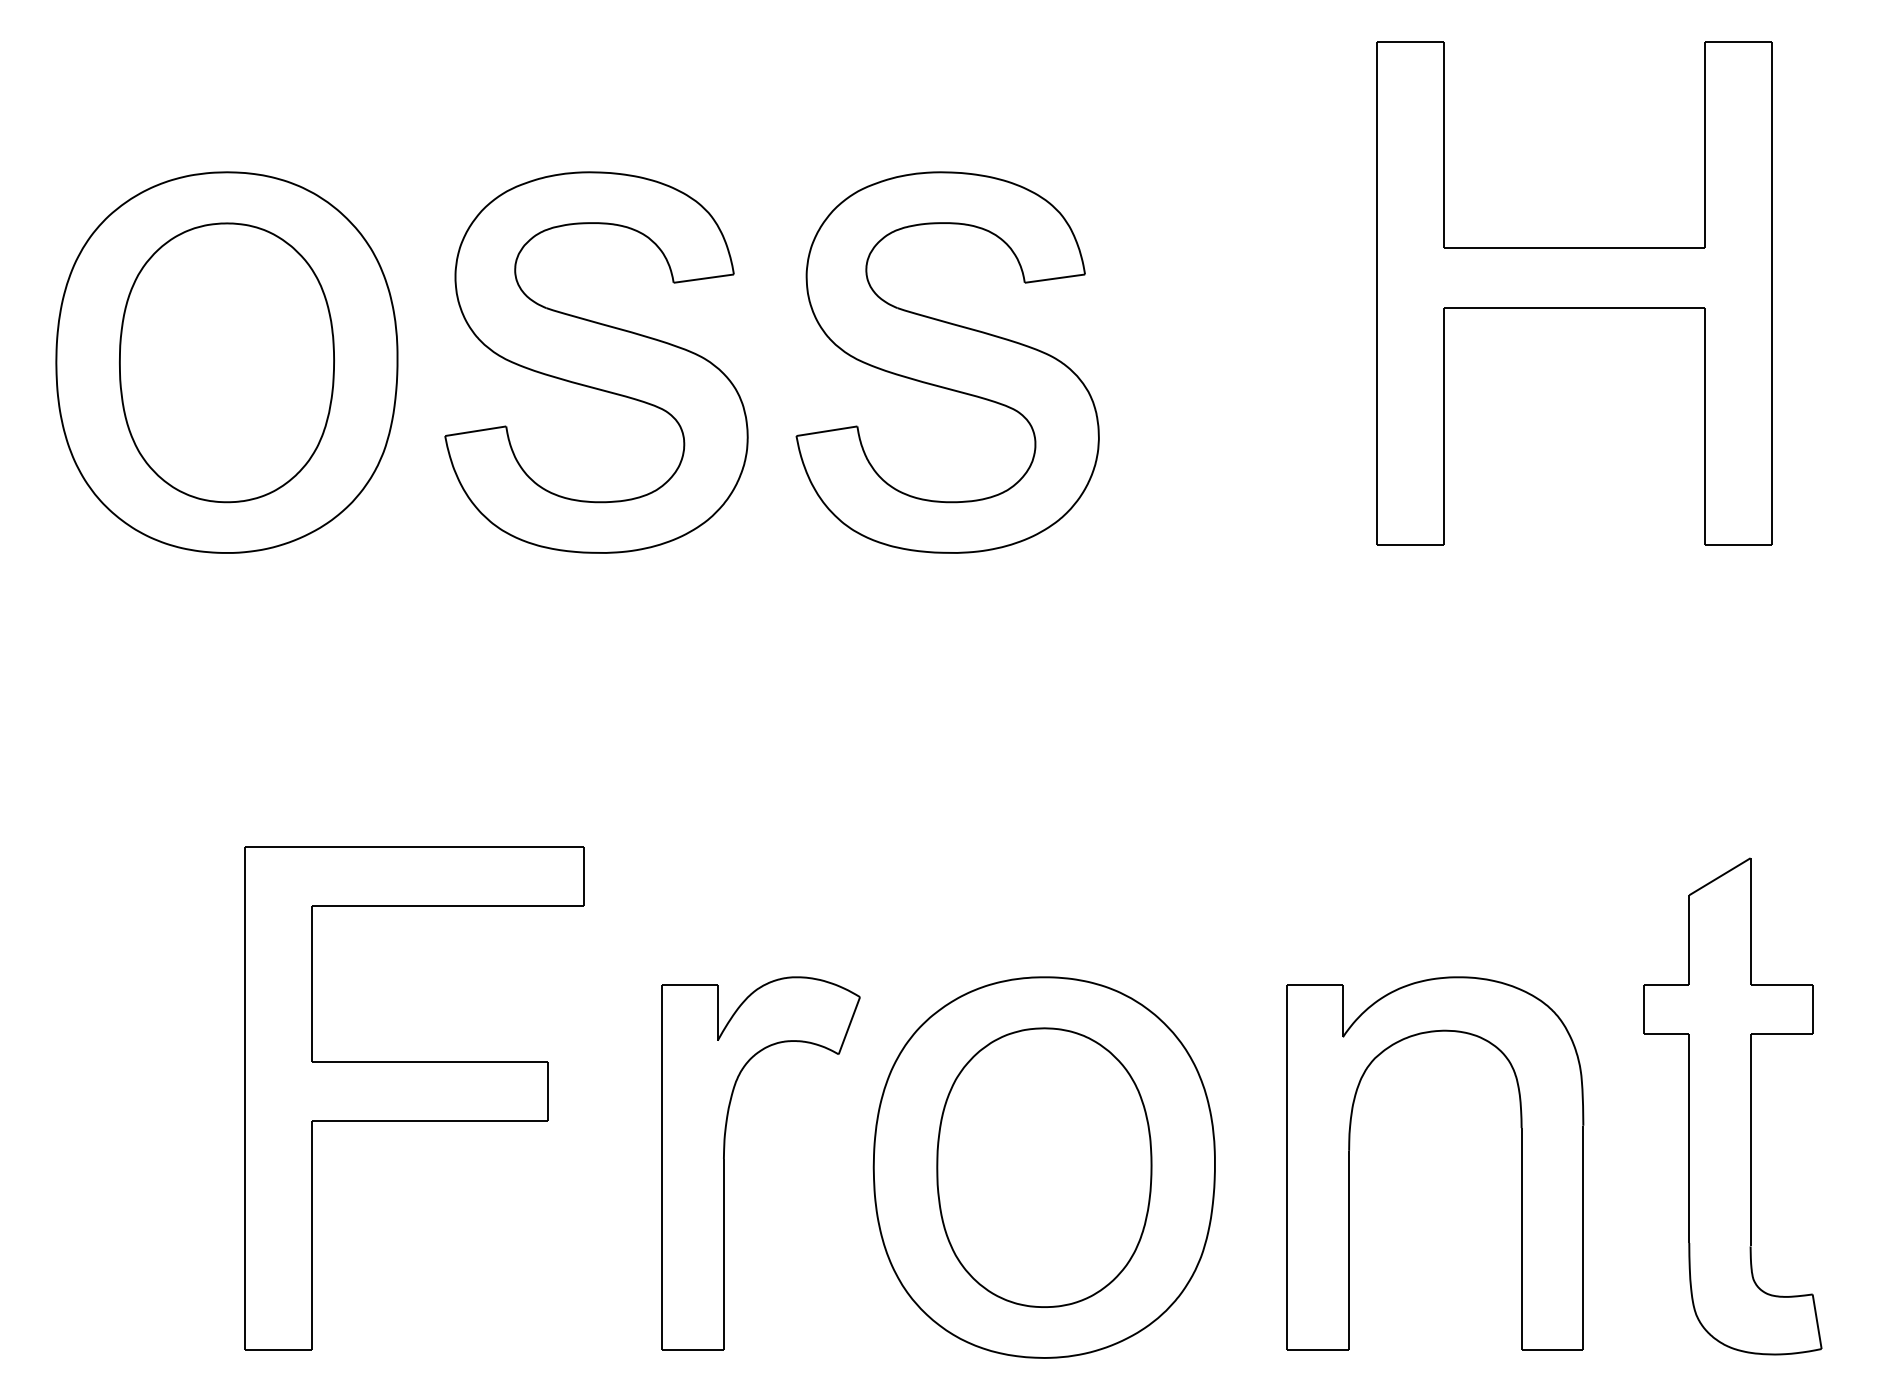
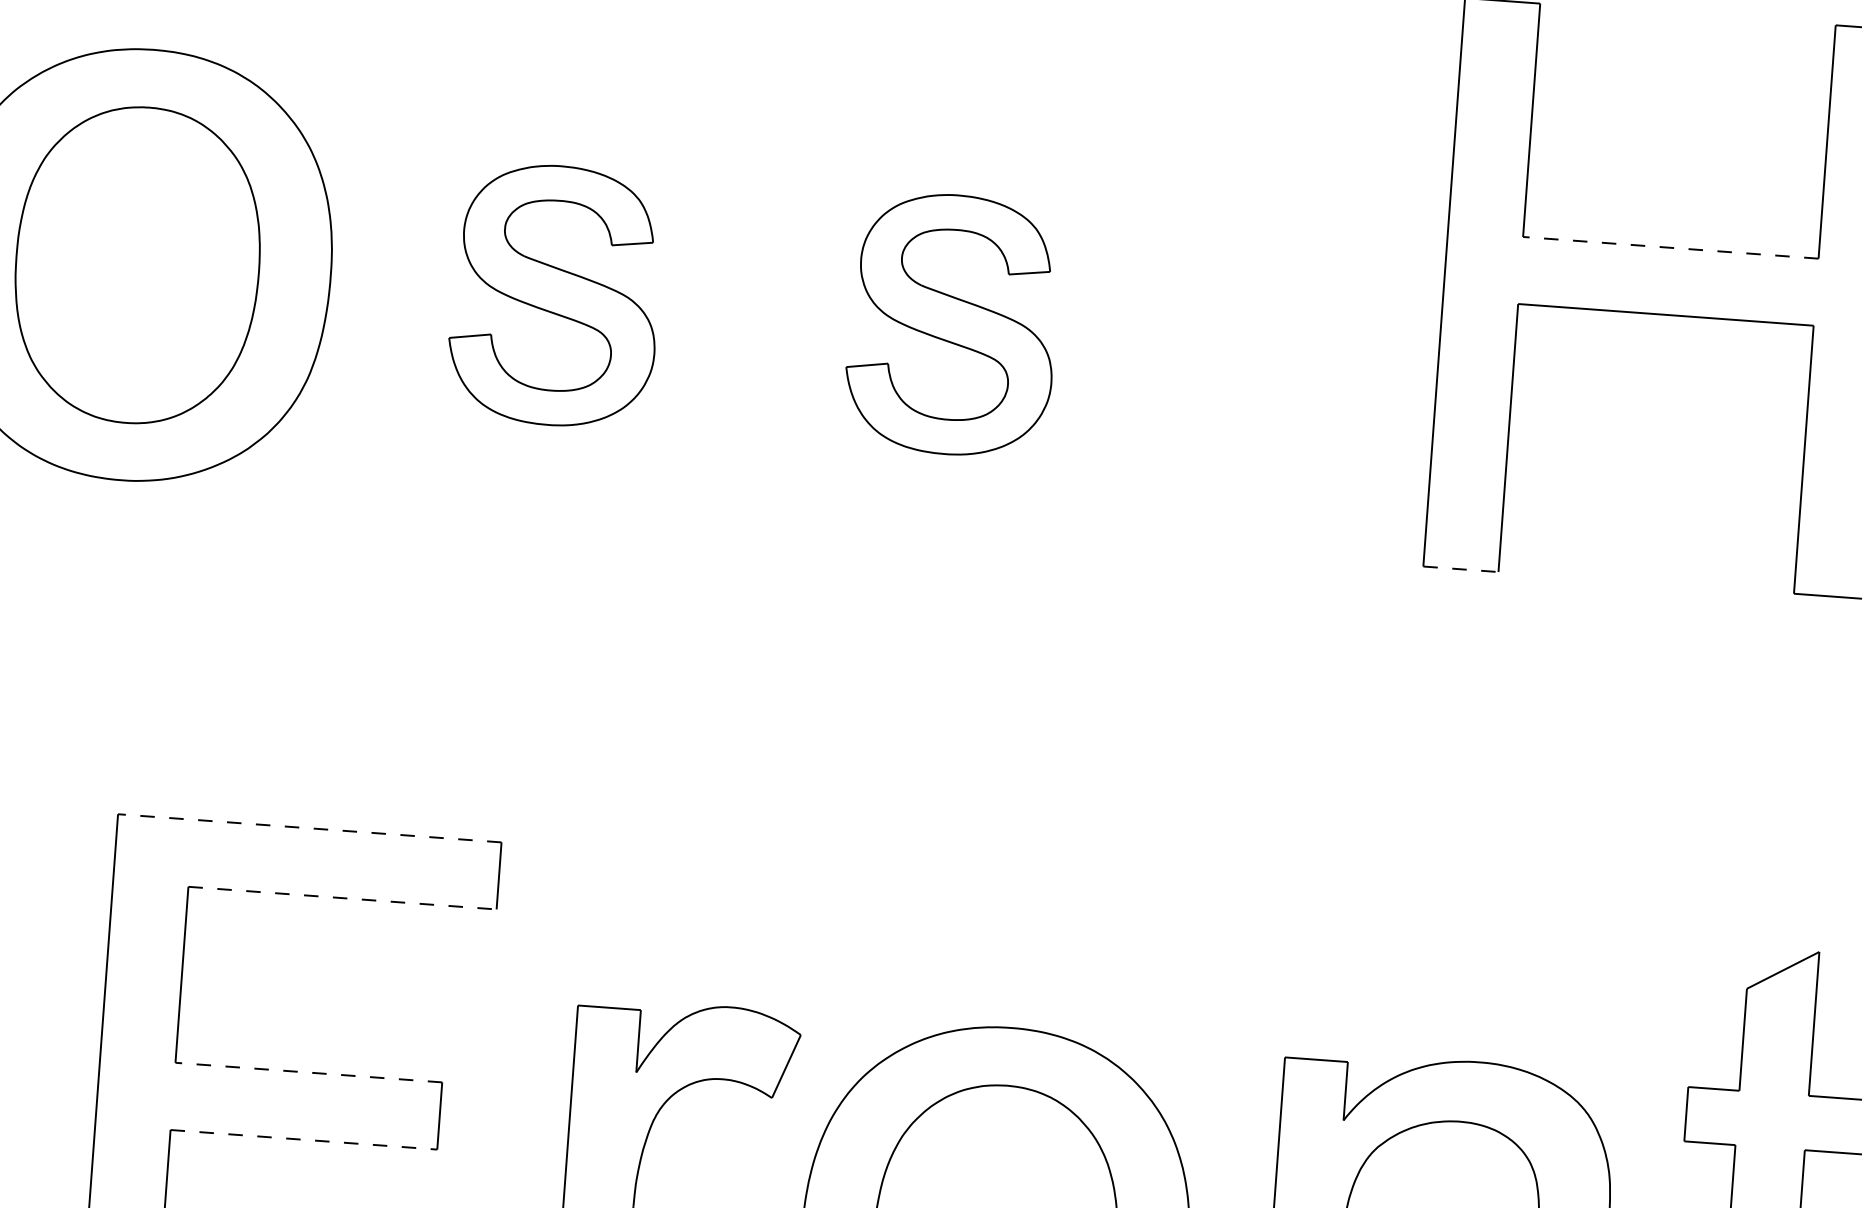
line: (1574, 248) -> (1670, 247), solid -> dashed
part: (596, 362) -> (555, 295), size x0.6
part: (947, 362) -> (952, 324), size x0.6
line: (1411, 544) -> (1461, 569), solid -> dashed
line: (414, 846) -> (309, 827), solid -> dashed
line: (448, 906) -> (343, 898), solid -> dashed
line: (429, 1061) -> (308, 1072), solid -> dashed
line: (429, 1121) -> (303, 1139), solid -> dashed

